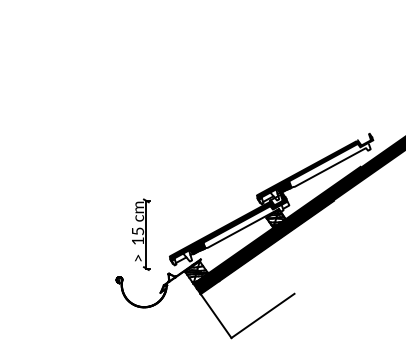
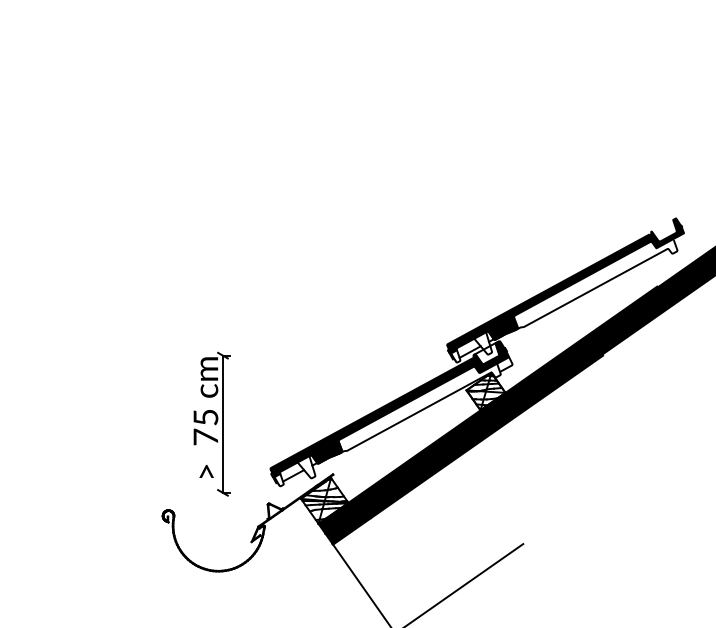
text: (137, 241) -> (204, 437), 15 -> 75

